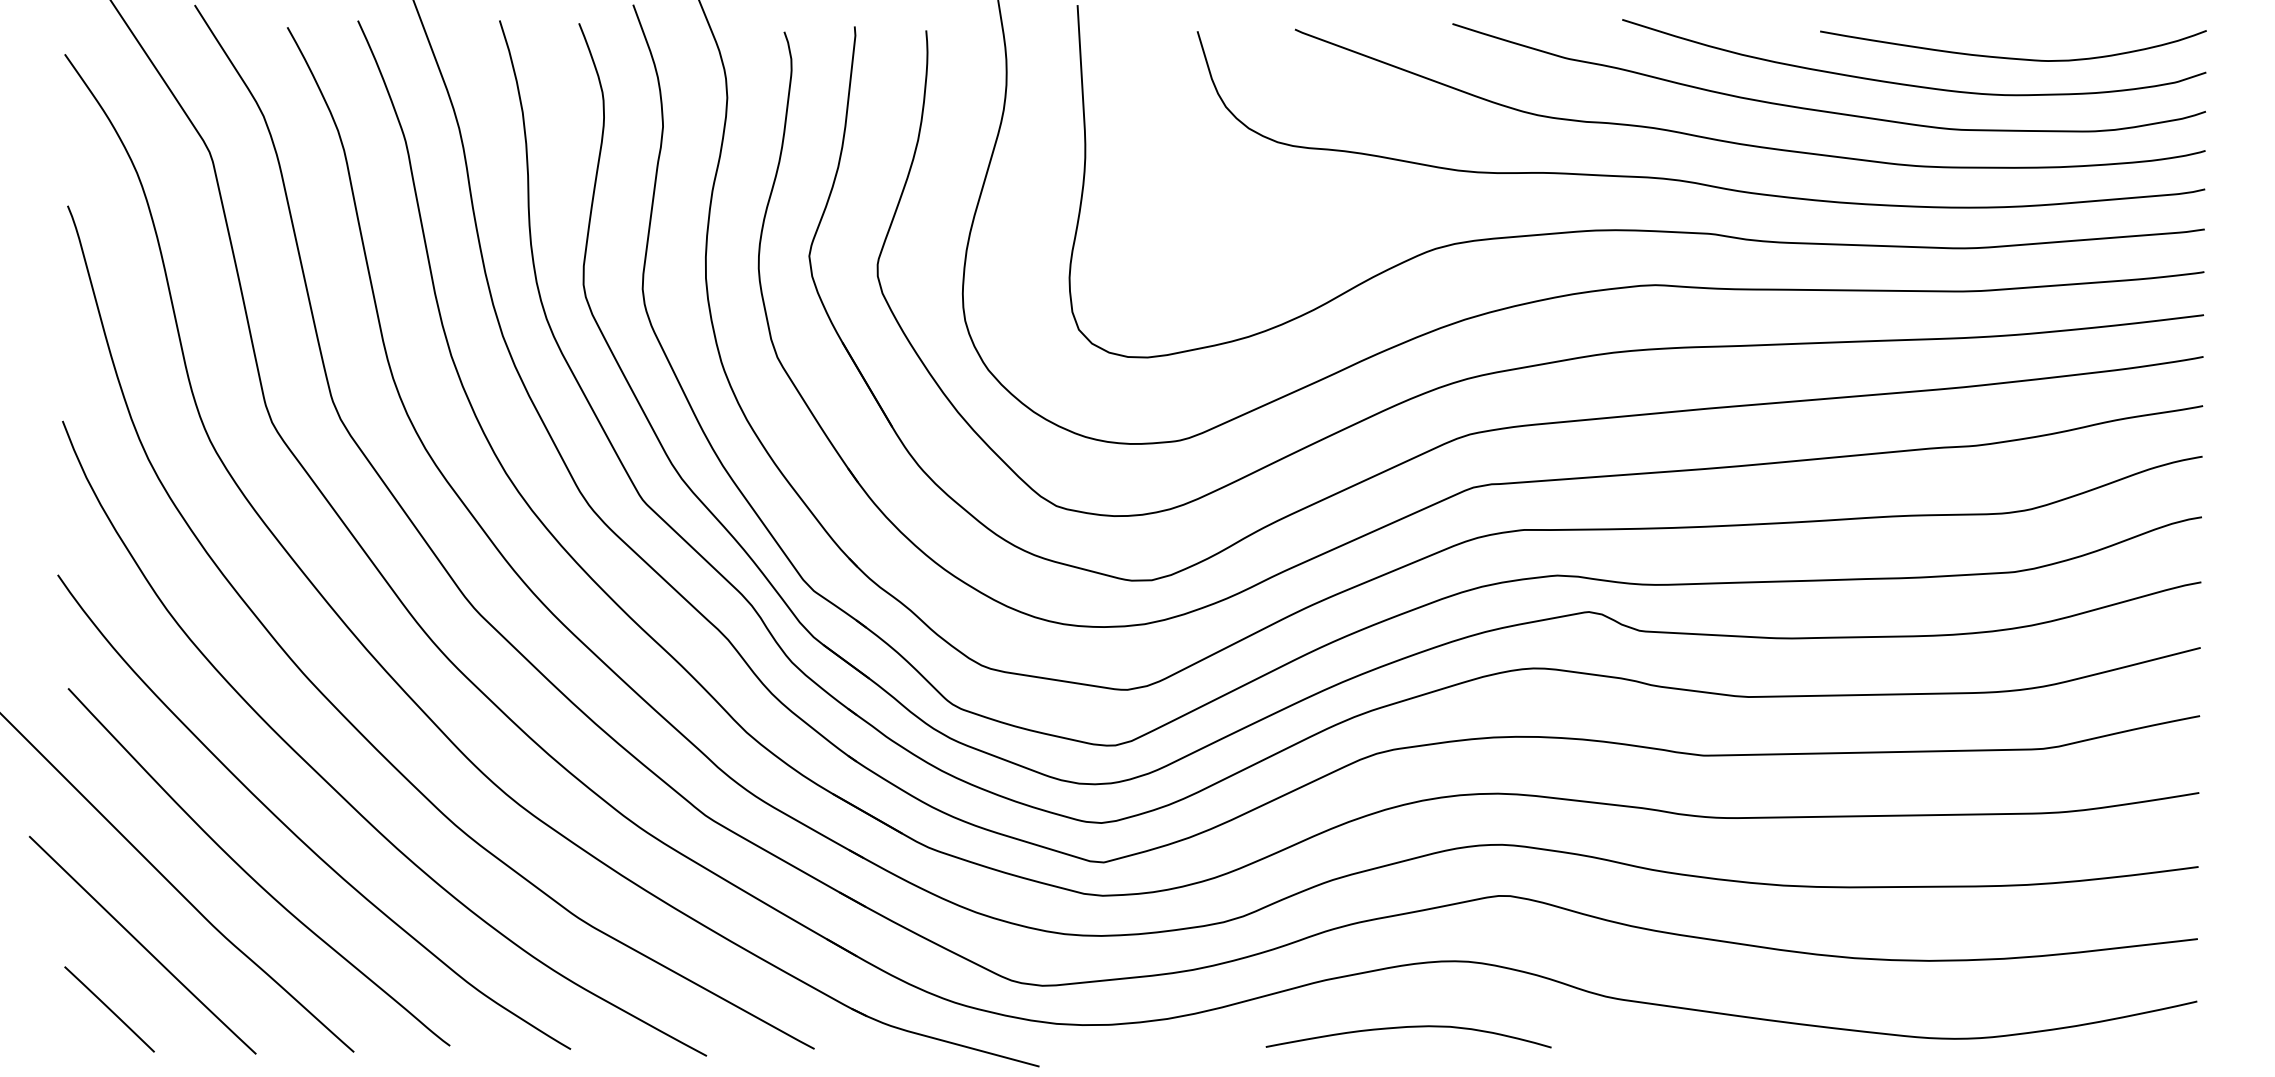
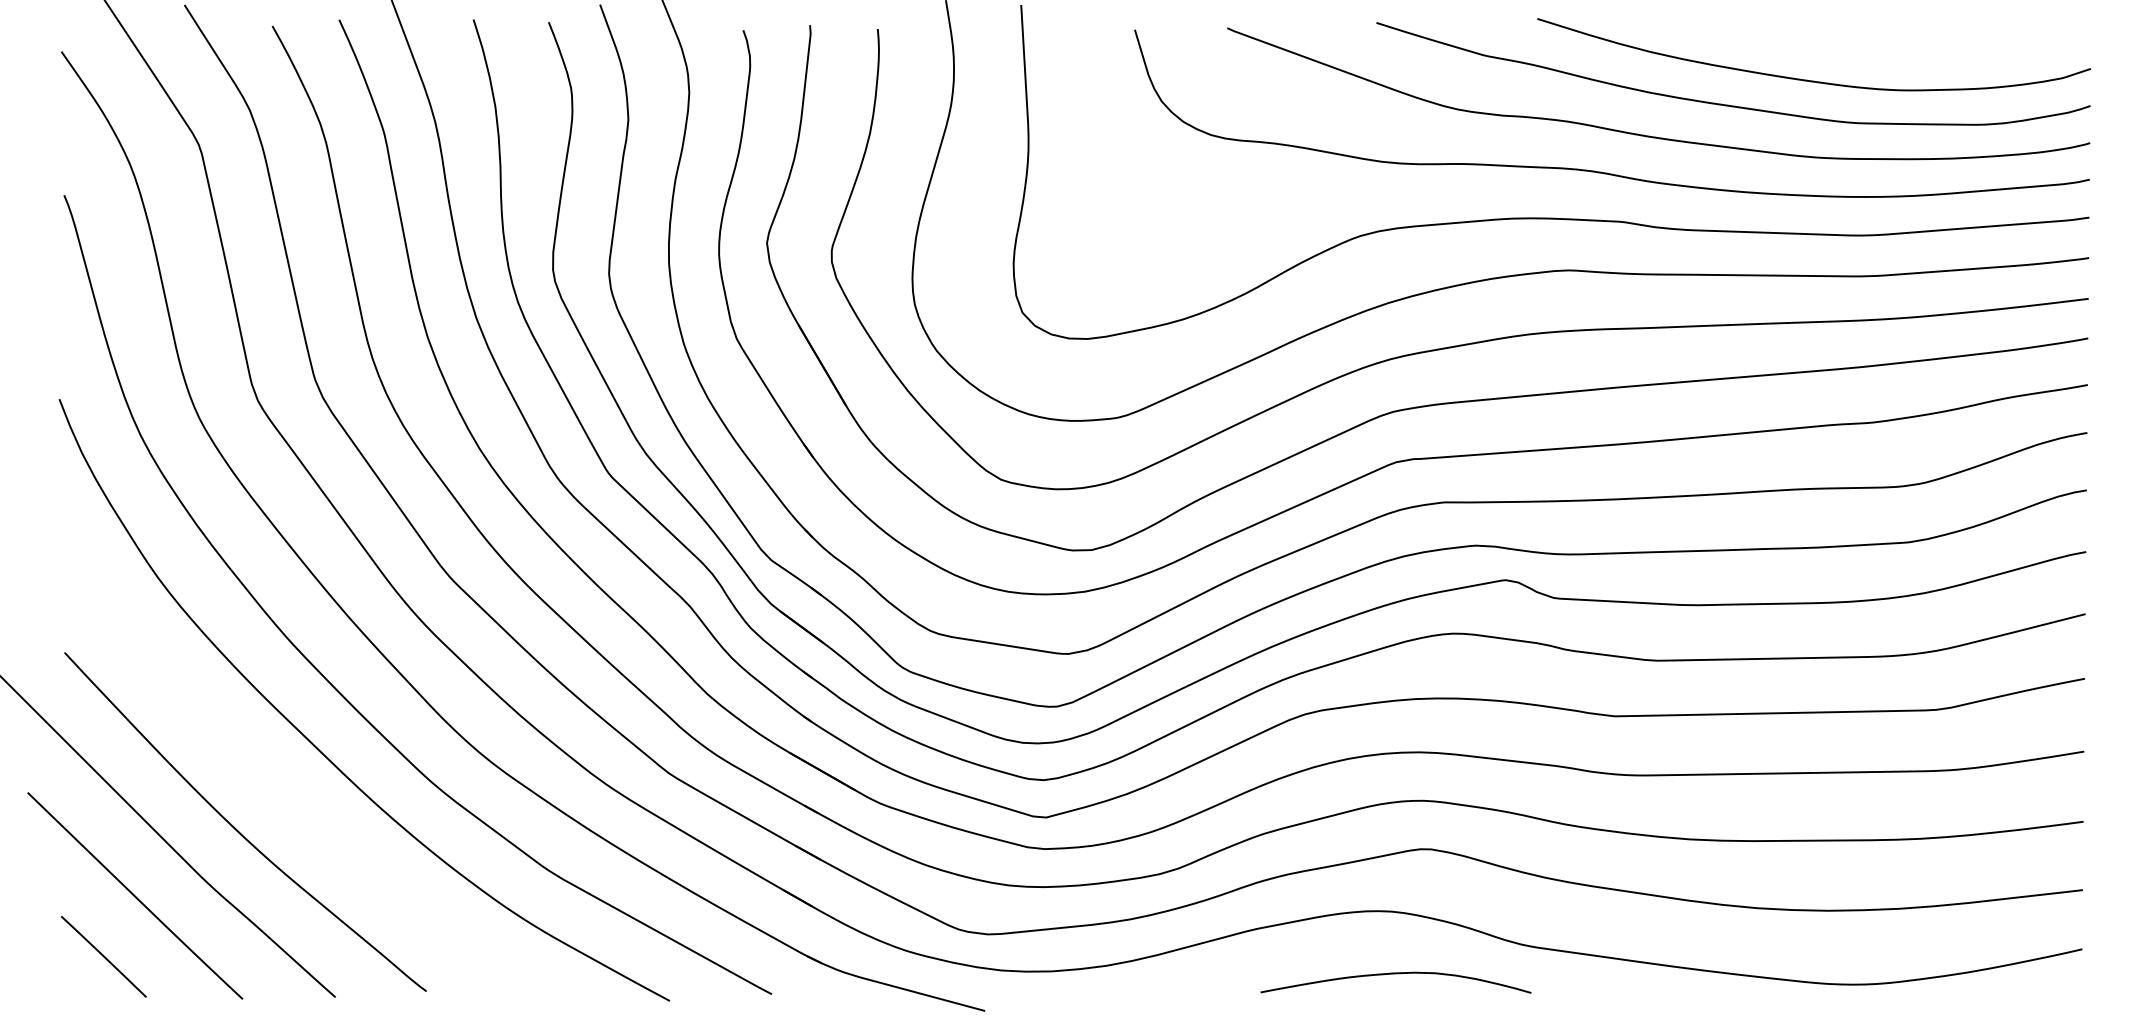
curve: (2012, 57) -> (1907, 54), removed
curve: (293, 831) -> (278, 788), removed
curve: (1408, 1028) -> (1395, 974), moved

